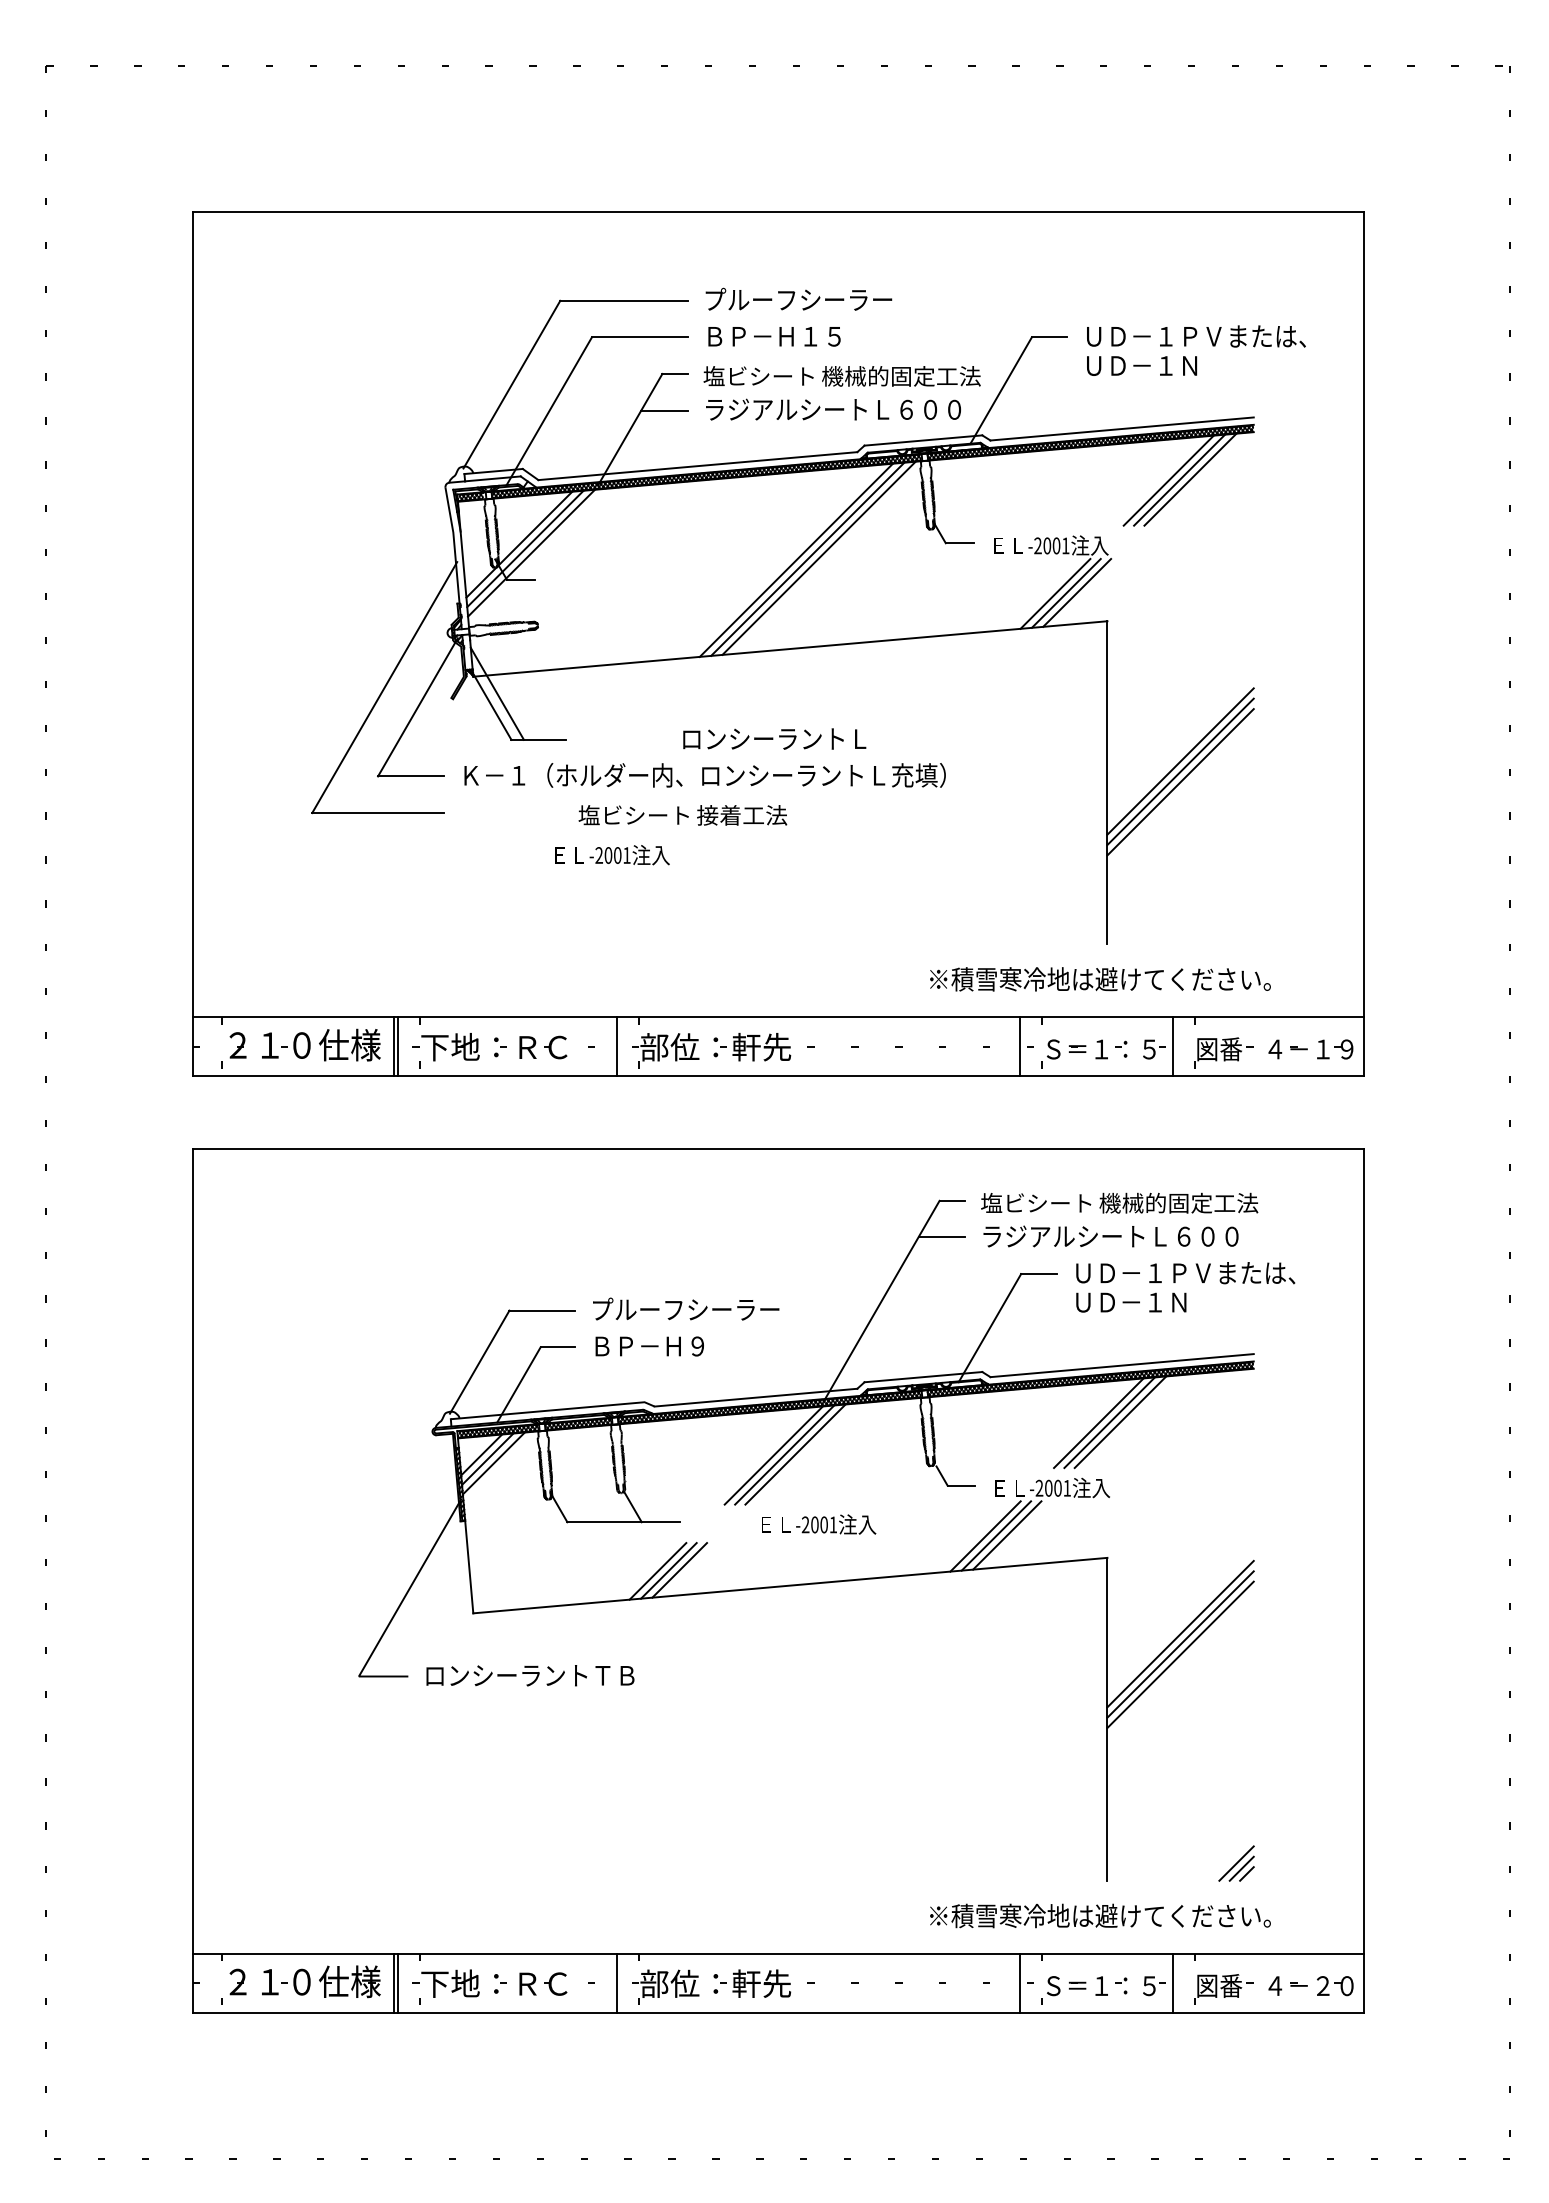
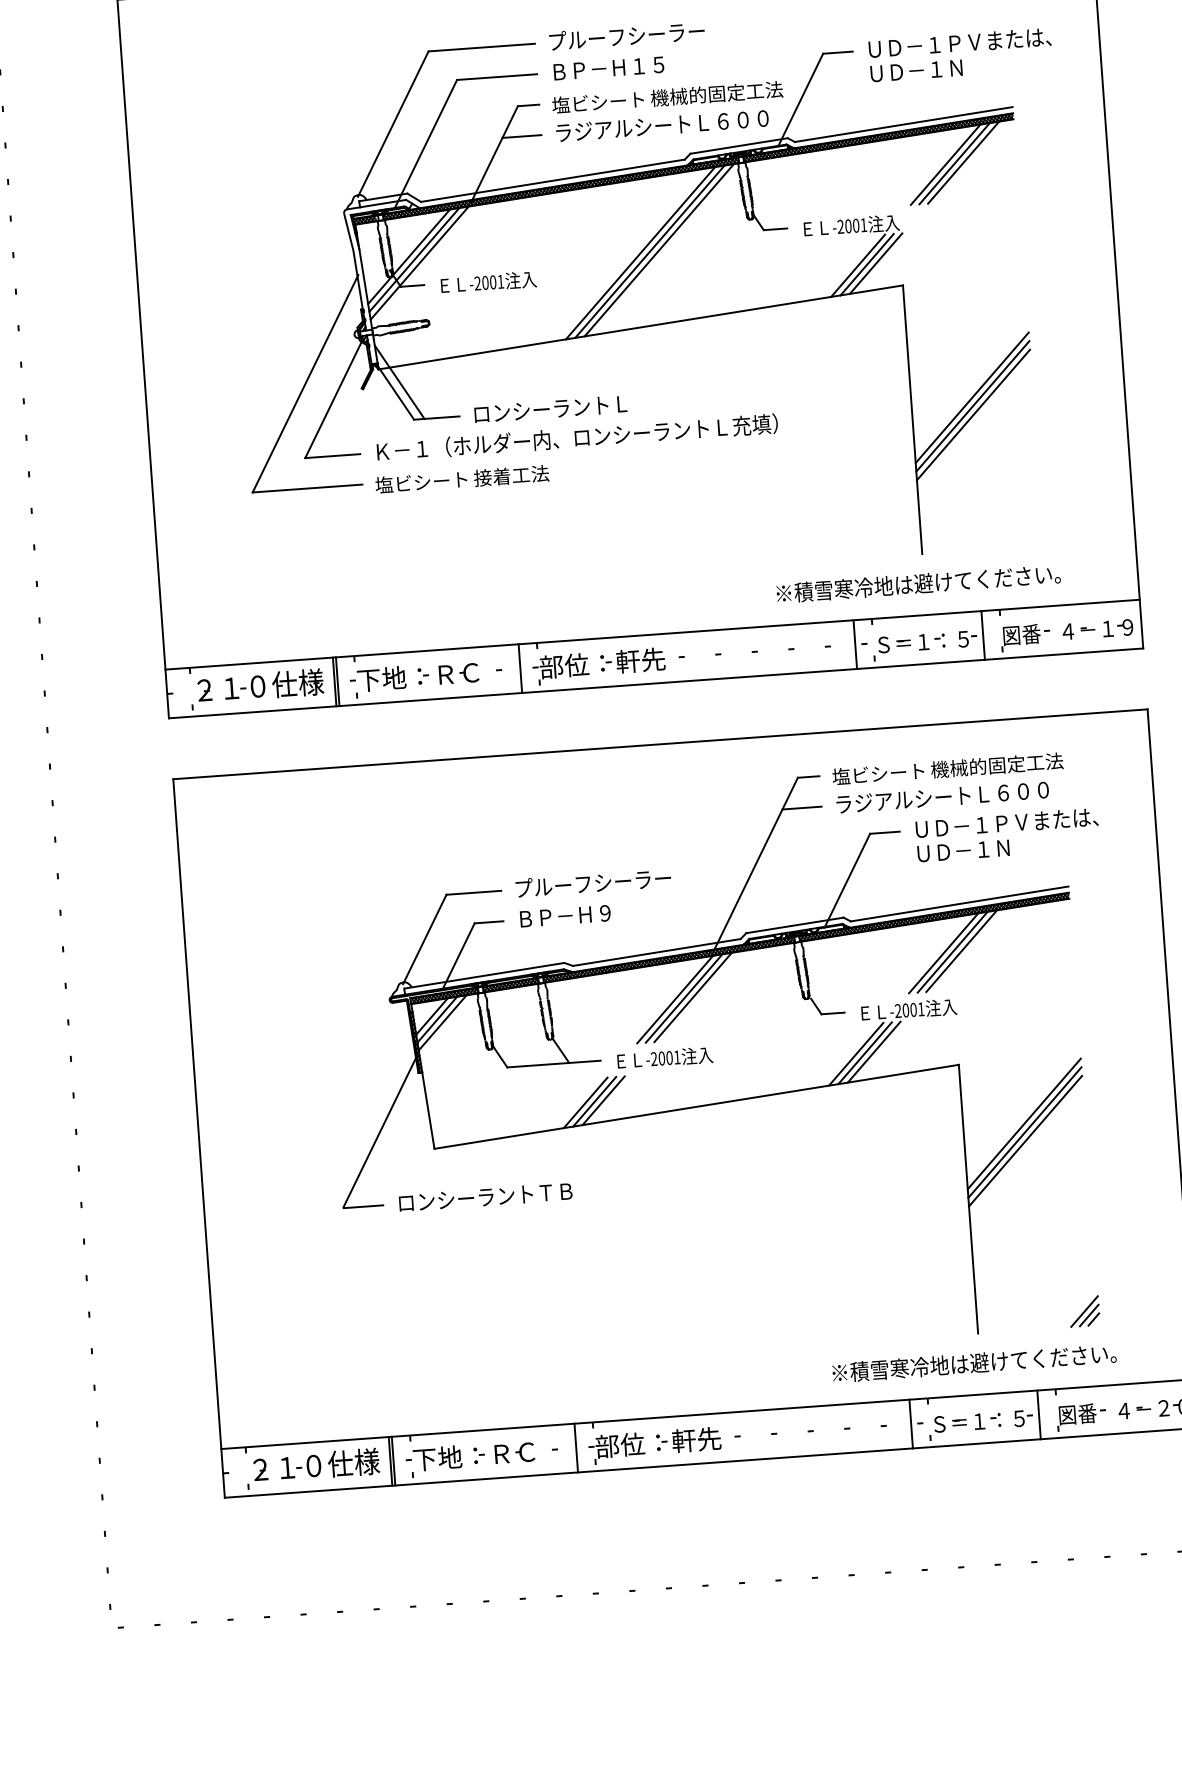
text: (774, 738) -> (550, 408), moved
text: (682, 815) -> (461, 479), moved
text: (612, 855) -> (488, 282), moved
text: (819, 1524) -> (665, 1057), moved

